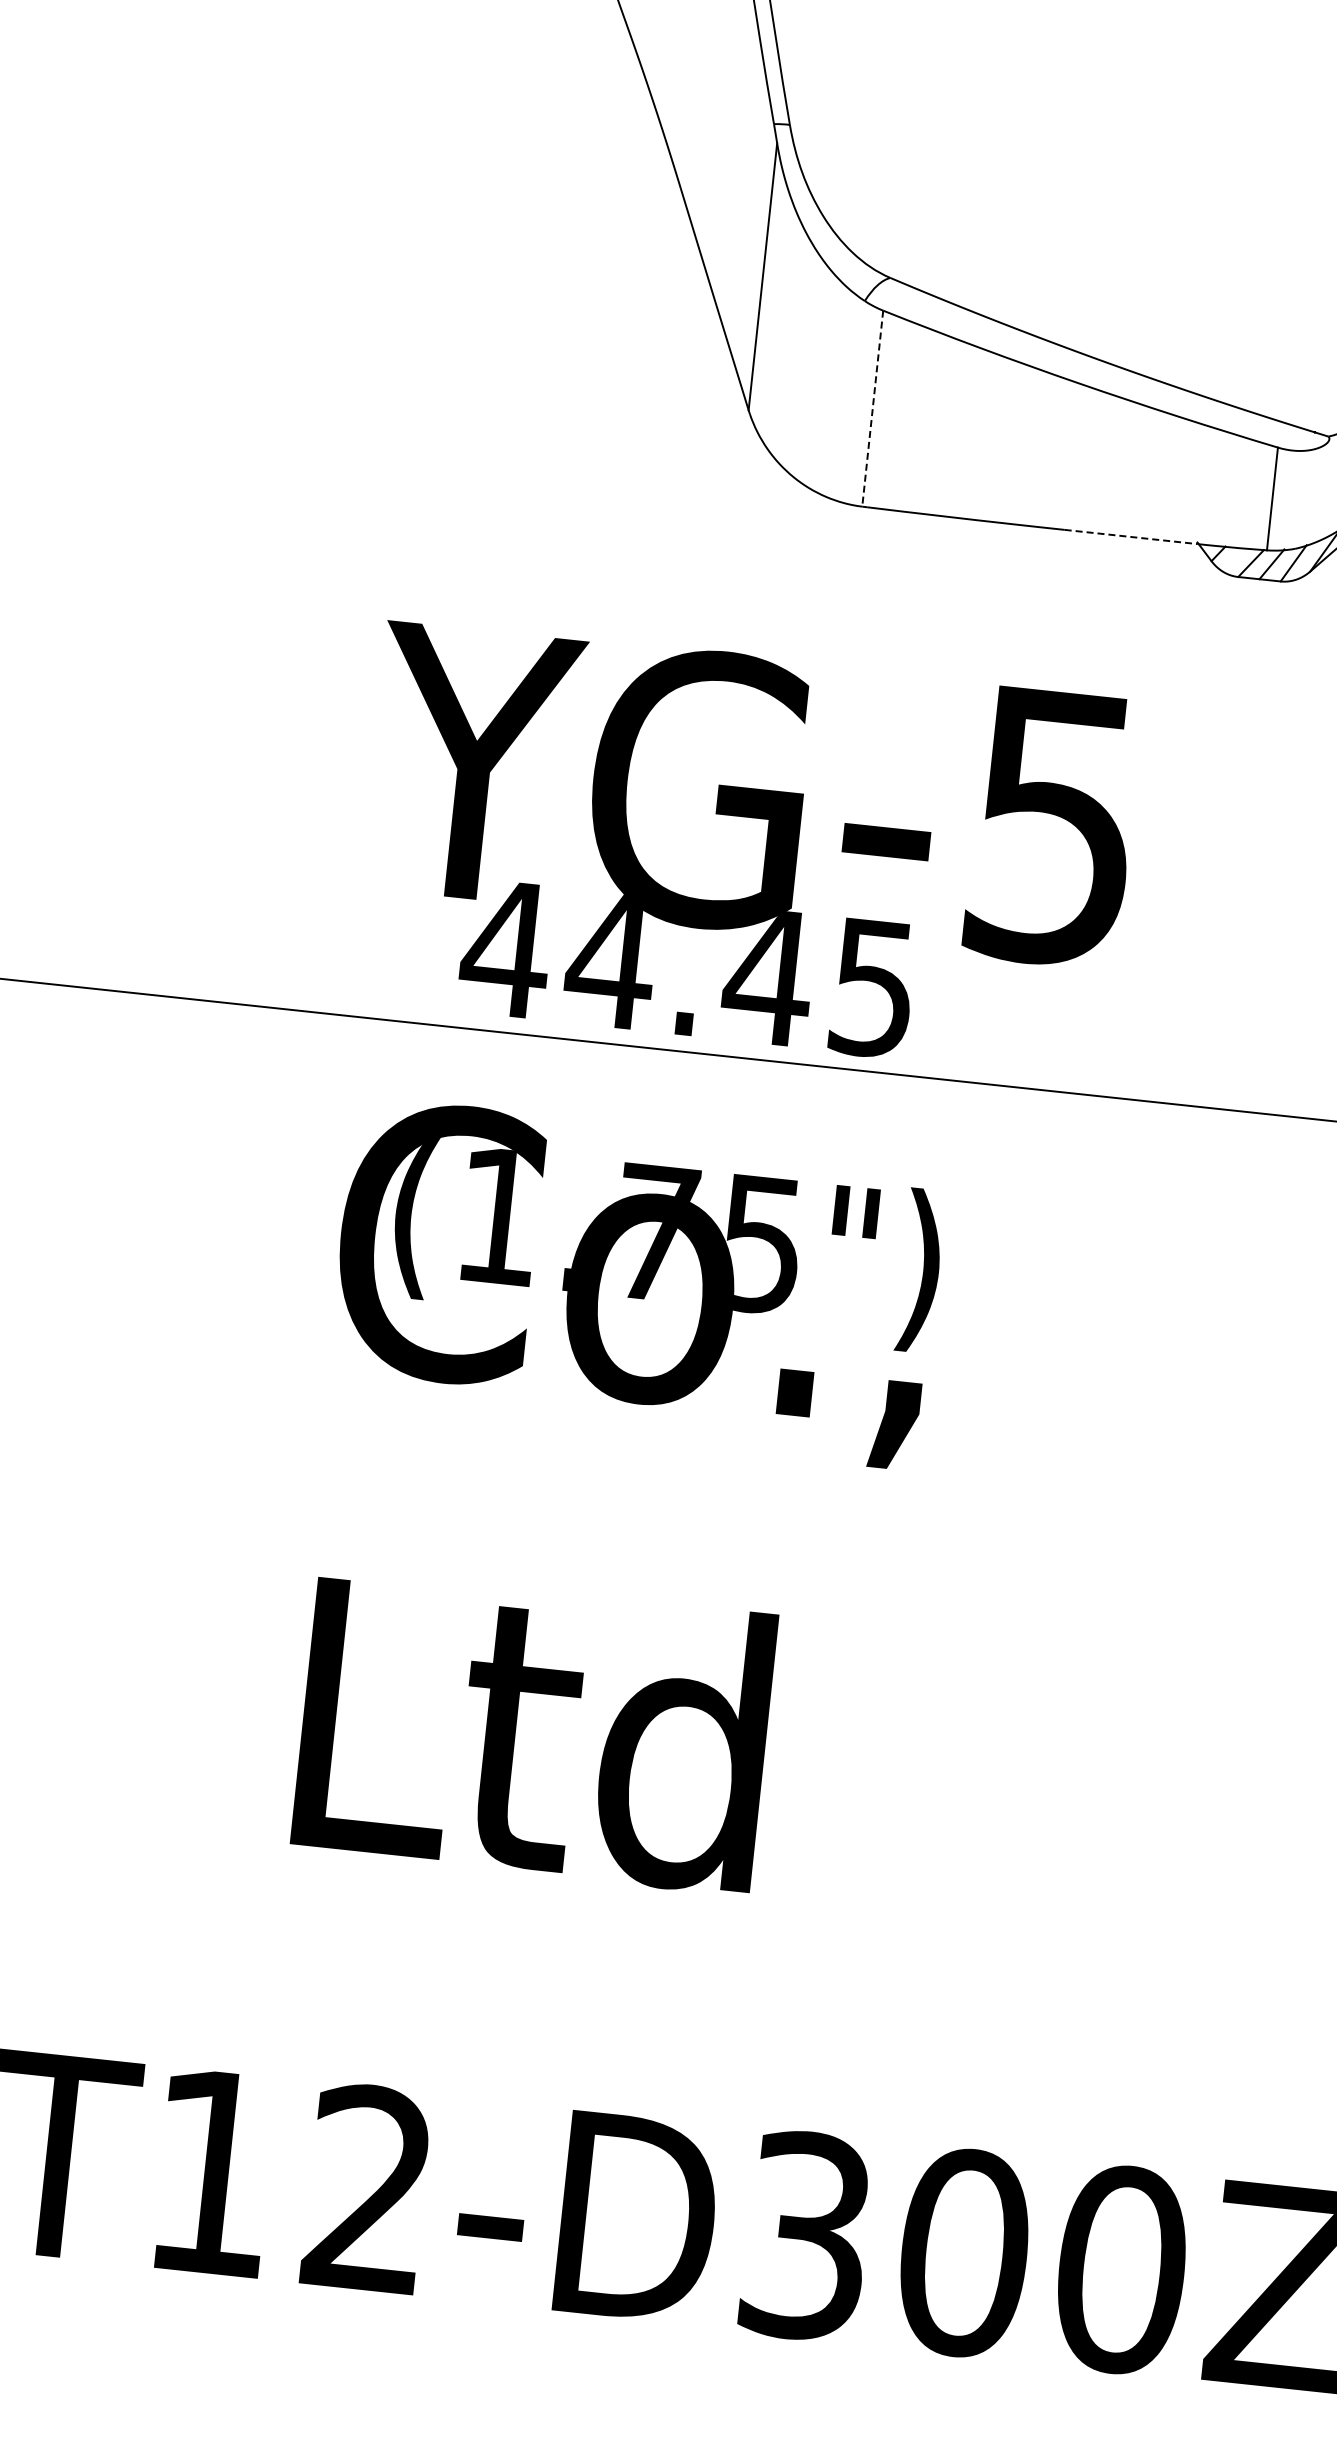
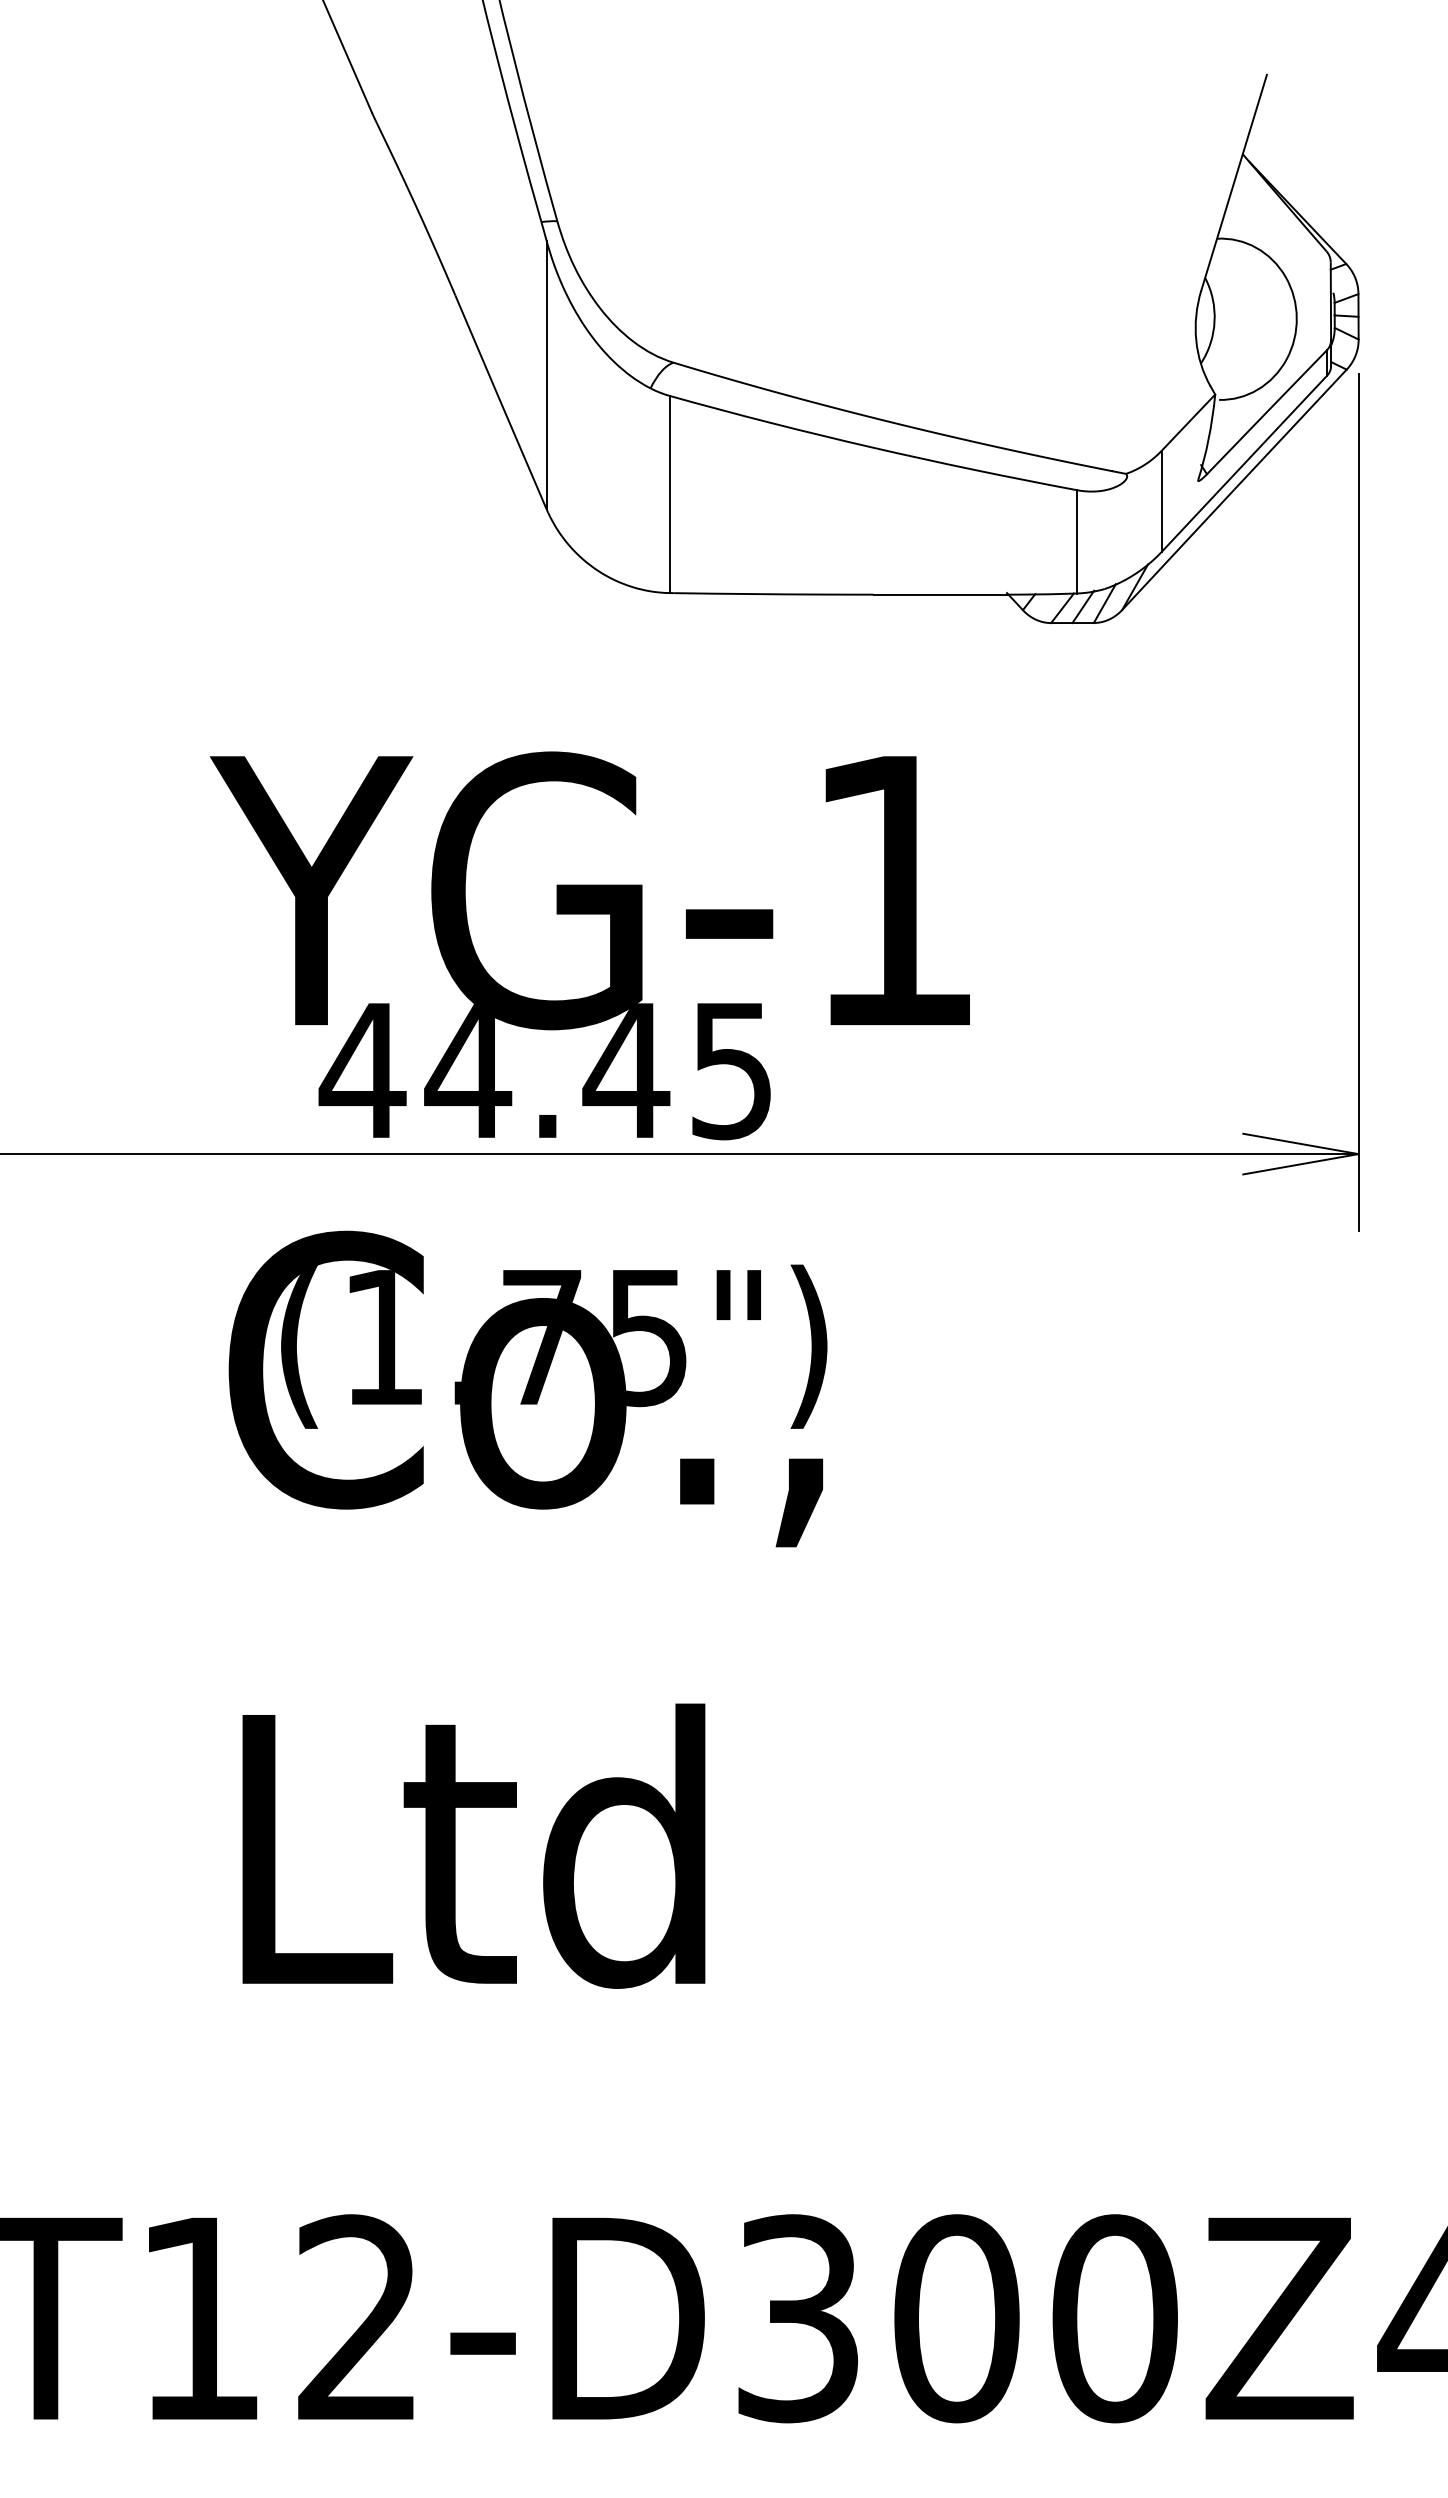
line: (872, 408) -> (669, 494), dashed -> solid
line: (1131, 536) -> (940, 594), dashed -> solid
text: (1052, 829) -> (893, 893), YG-5 -> YG-1

